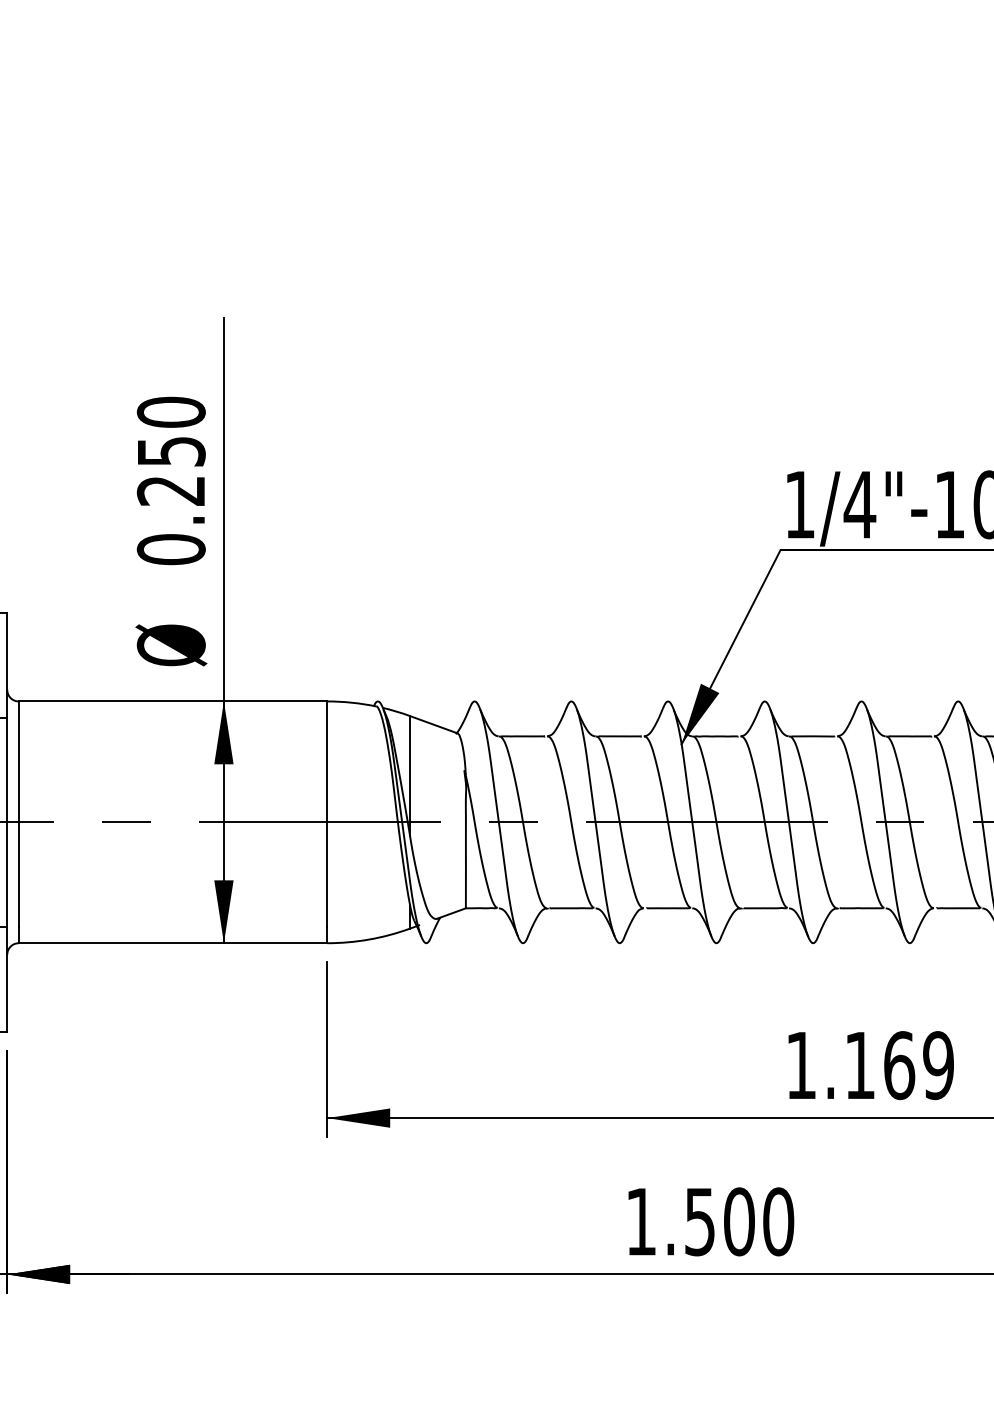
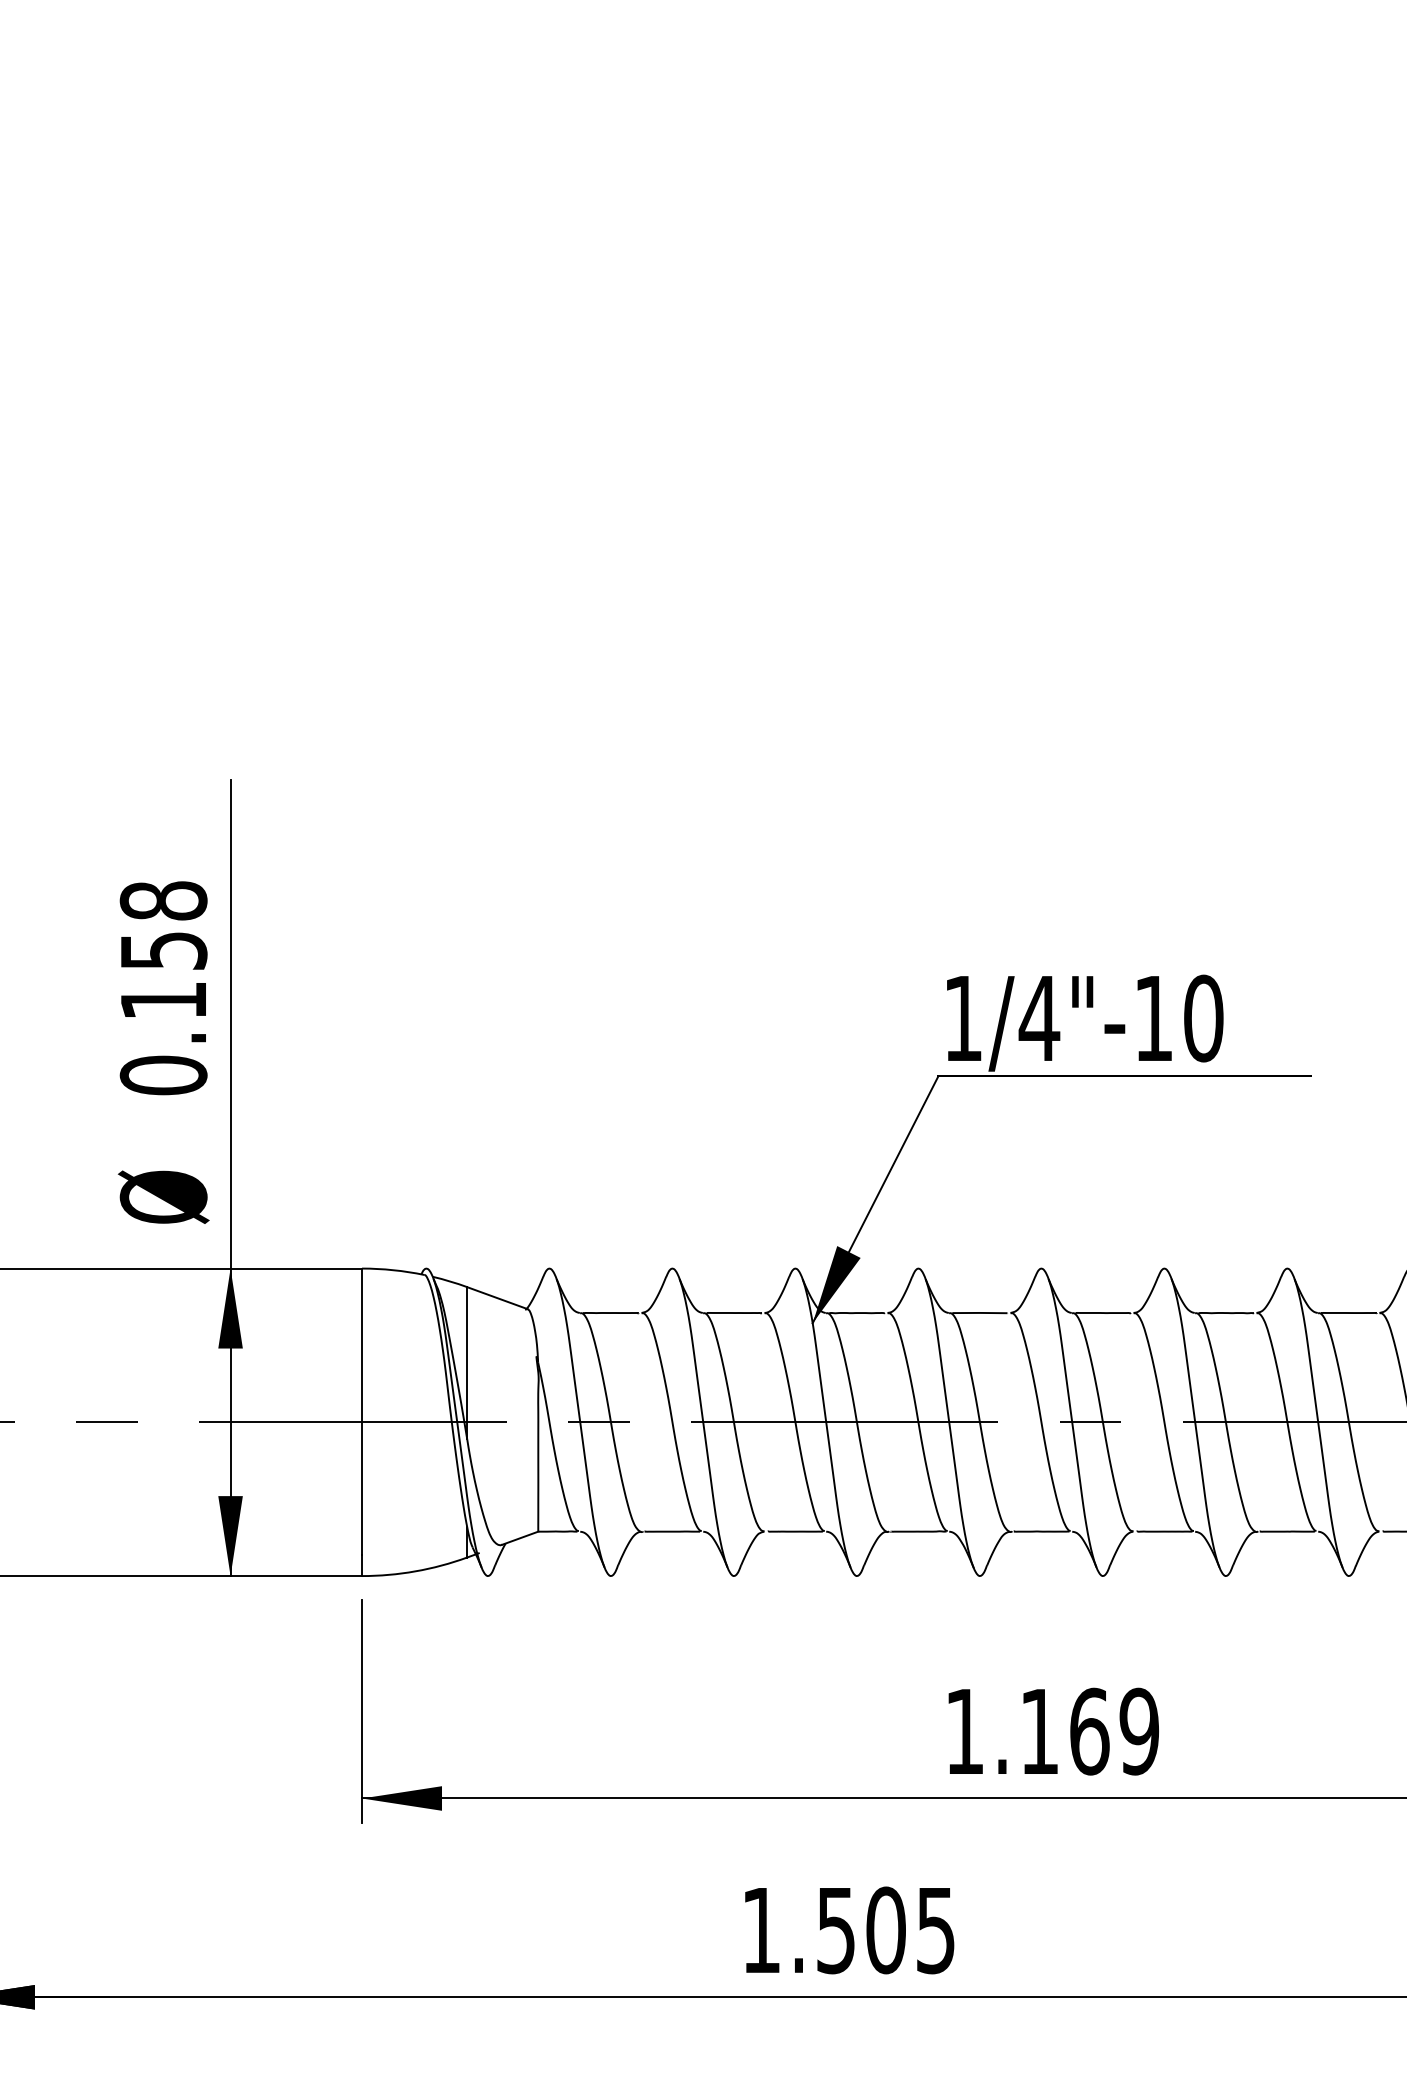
text: (171, 451) -> (163, 950), 0.250 -> 0.158
text: (778, 1221) -> (935, 1930), 1.500 -> 1.505

